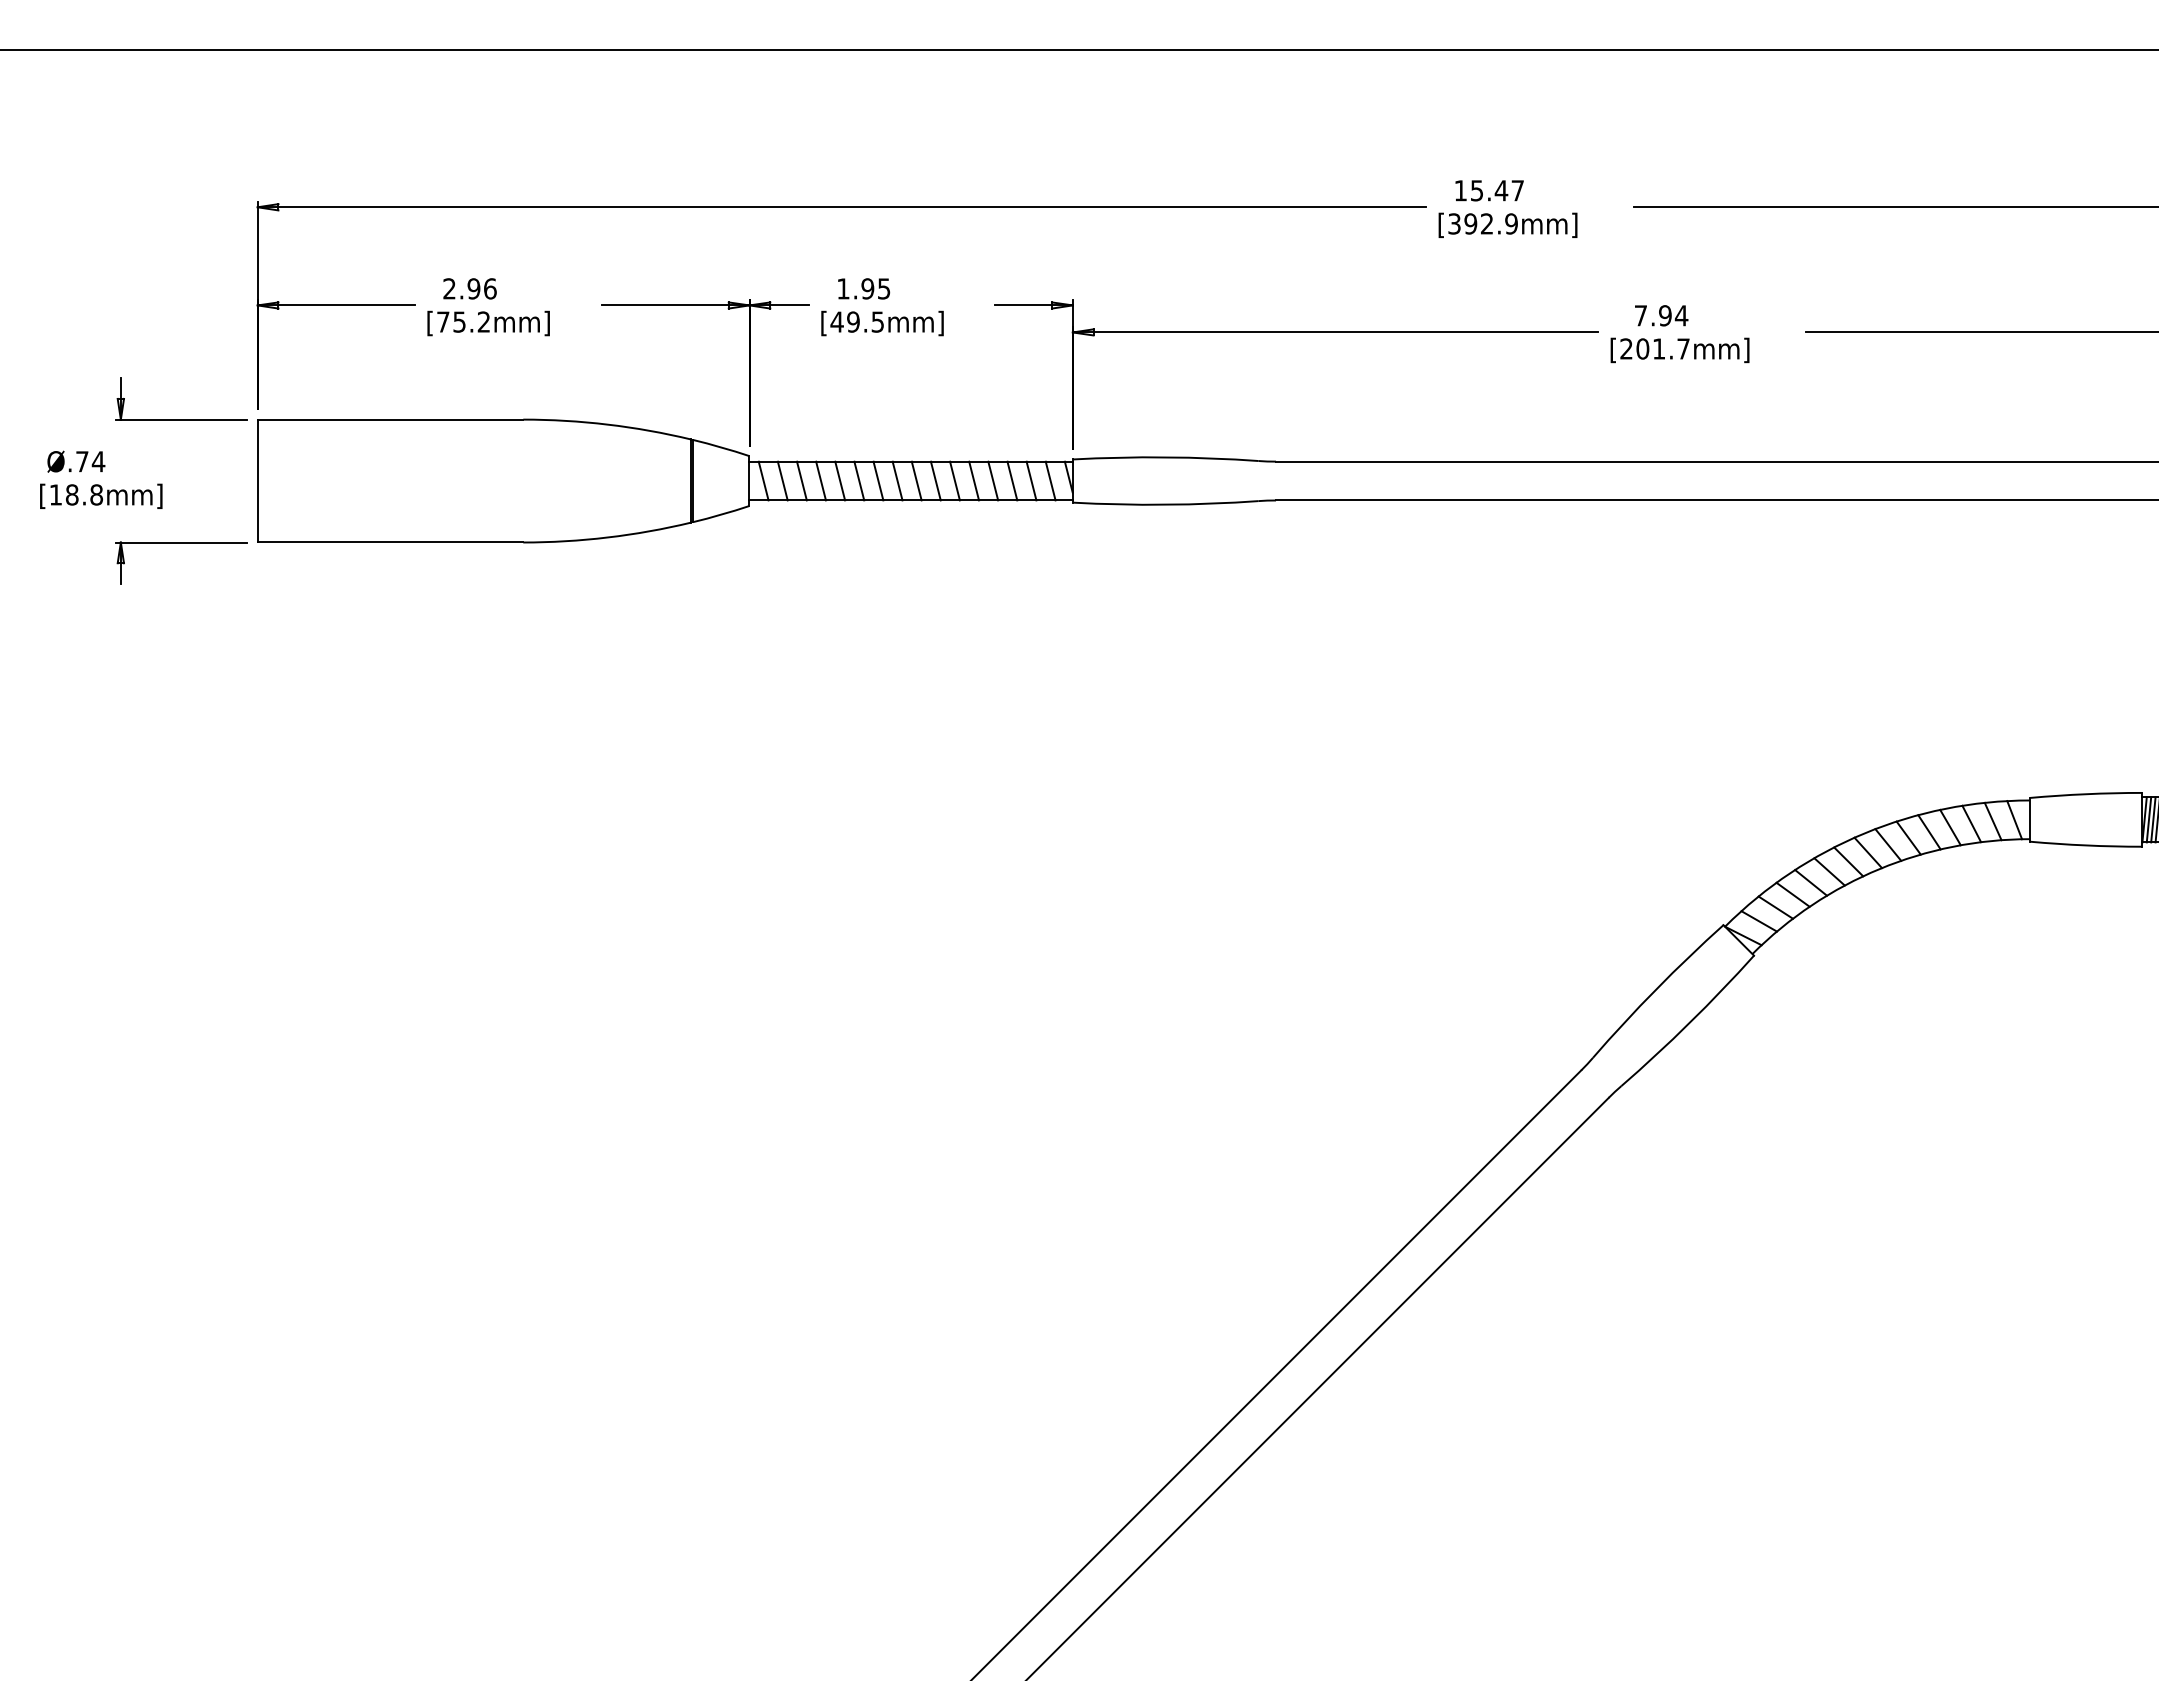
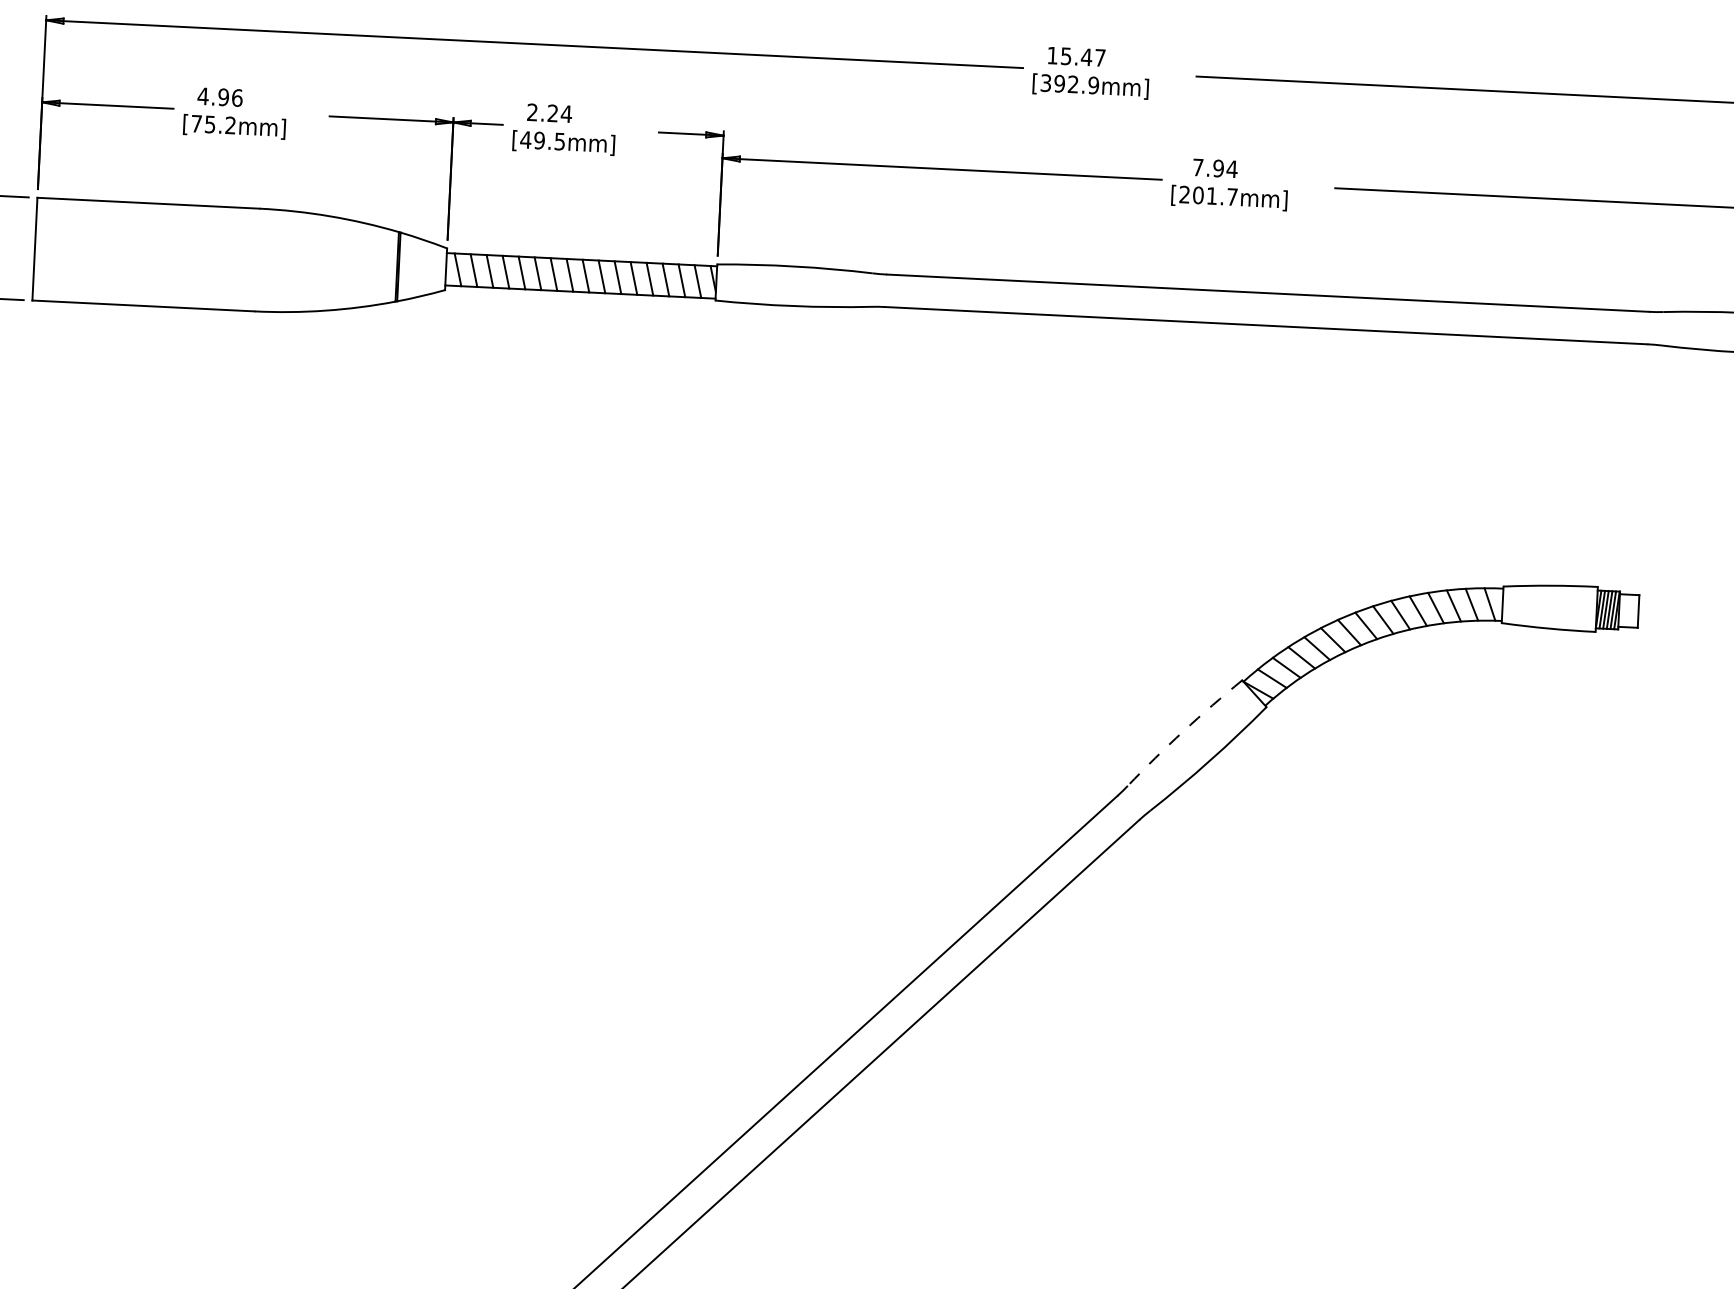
text: (449, 288) -> (203, 96), 2.96 -> 4.96
text: (863, 288) -> (549, 112), 1.95 -> 2.24
arc: (1656, 989) -> (1183, 731), solid -> dashed

